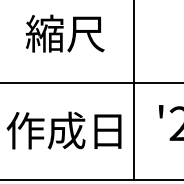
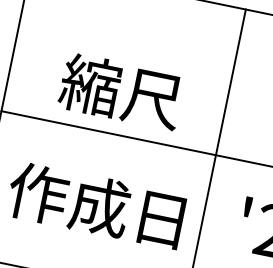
text: (64, 33) -> (120, 91), moved

